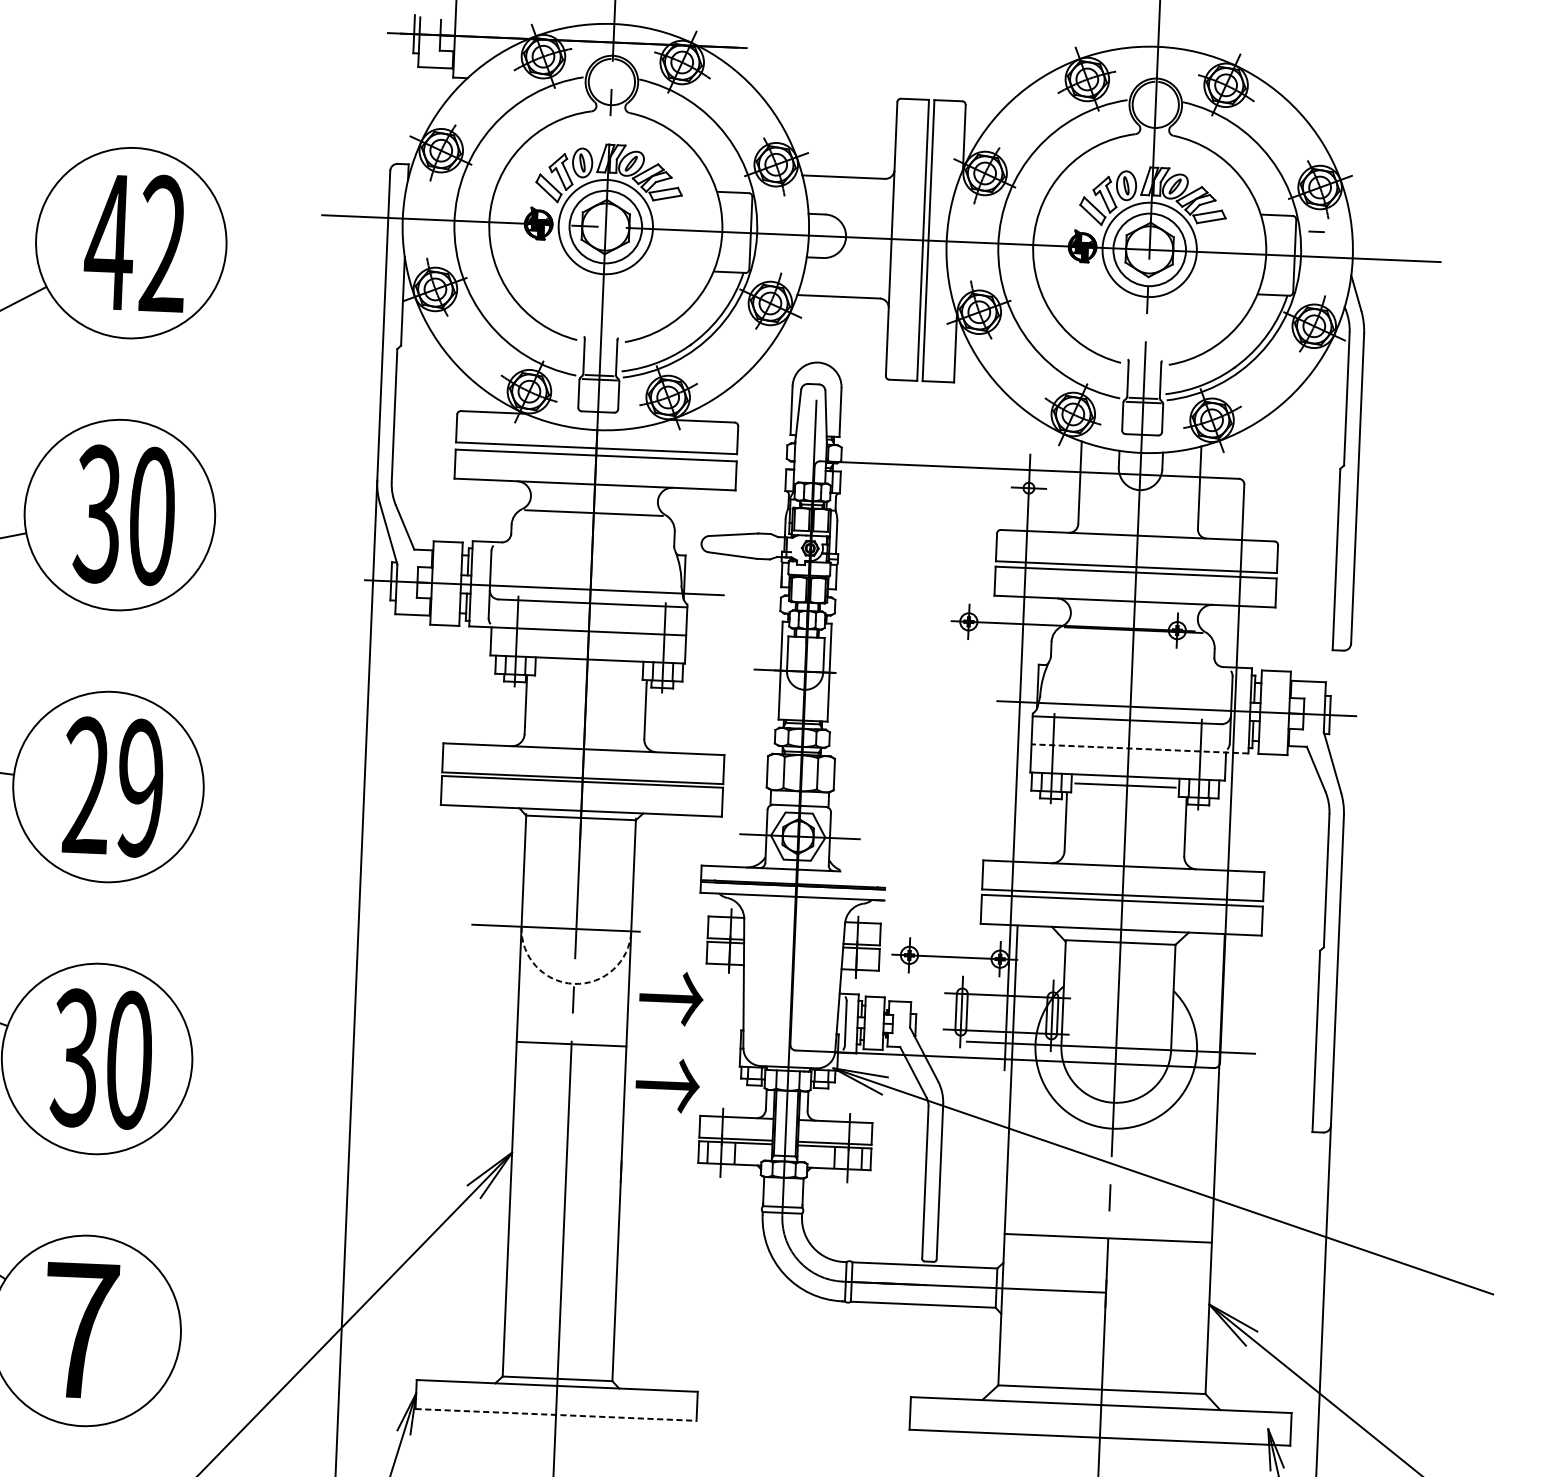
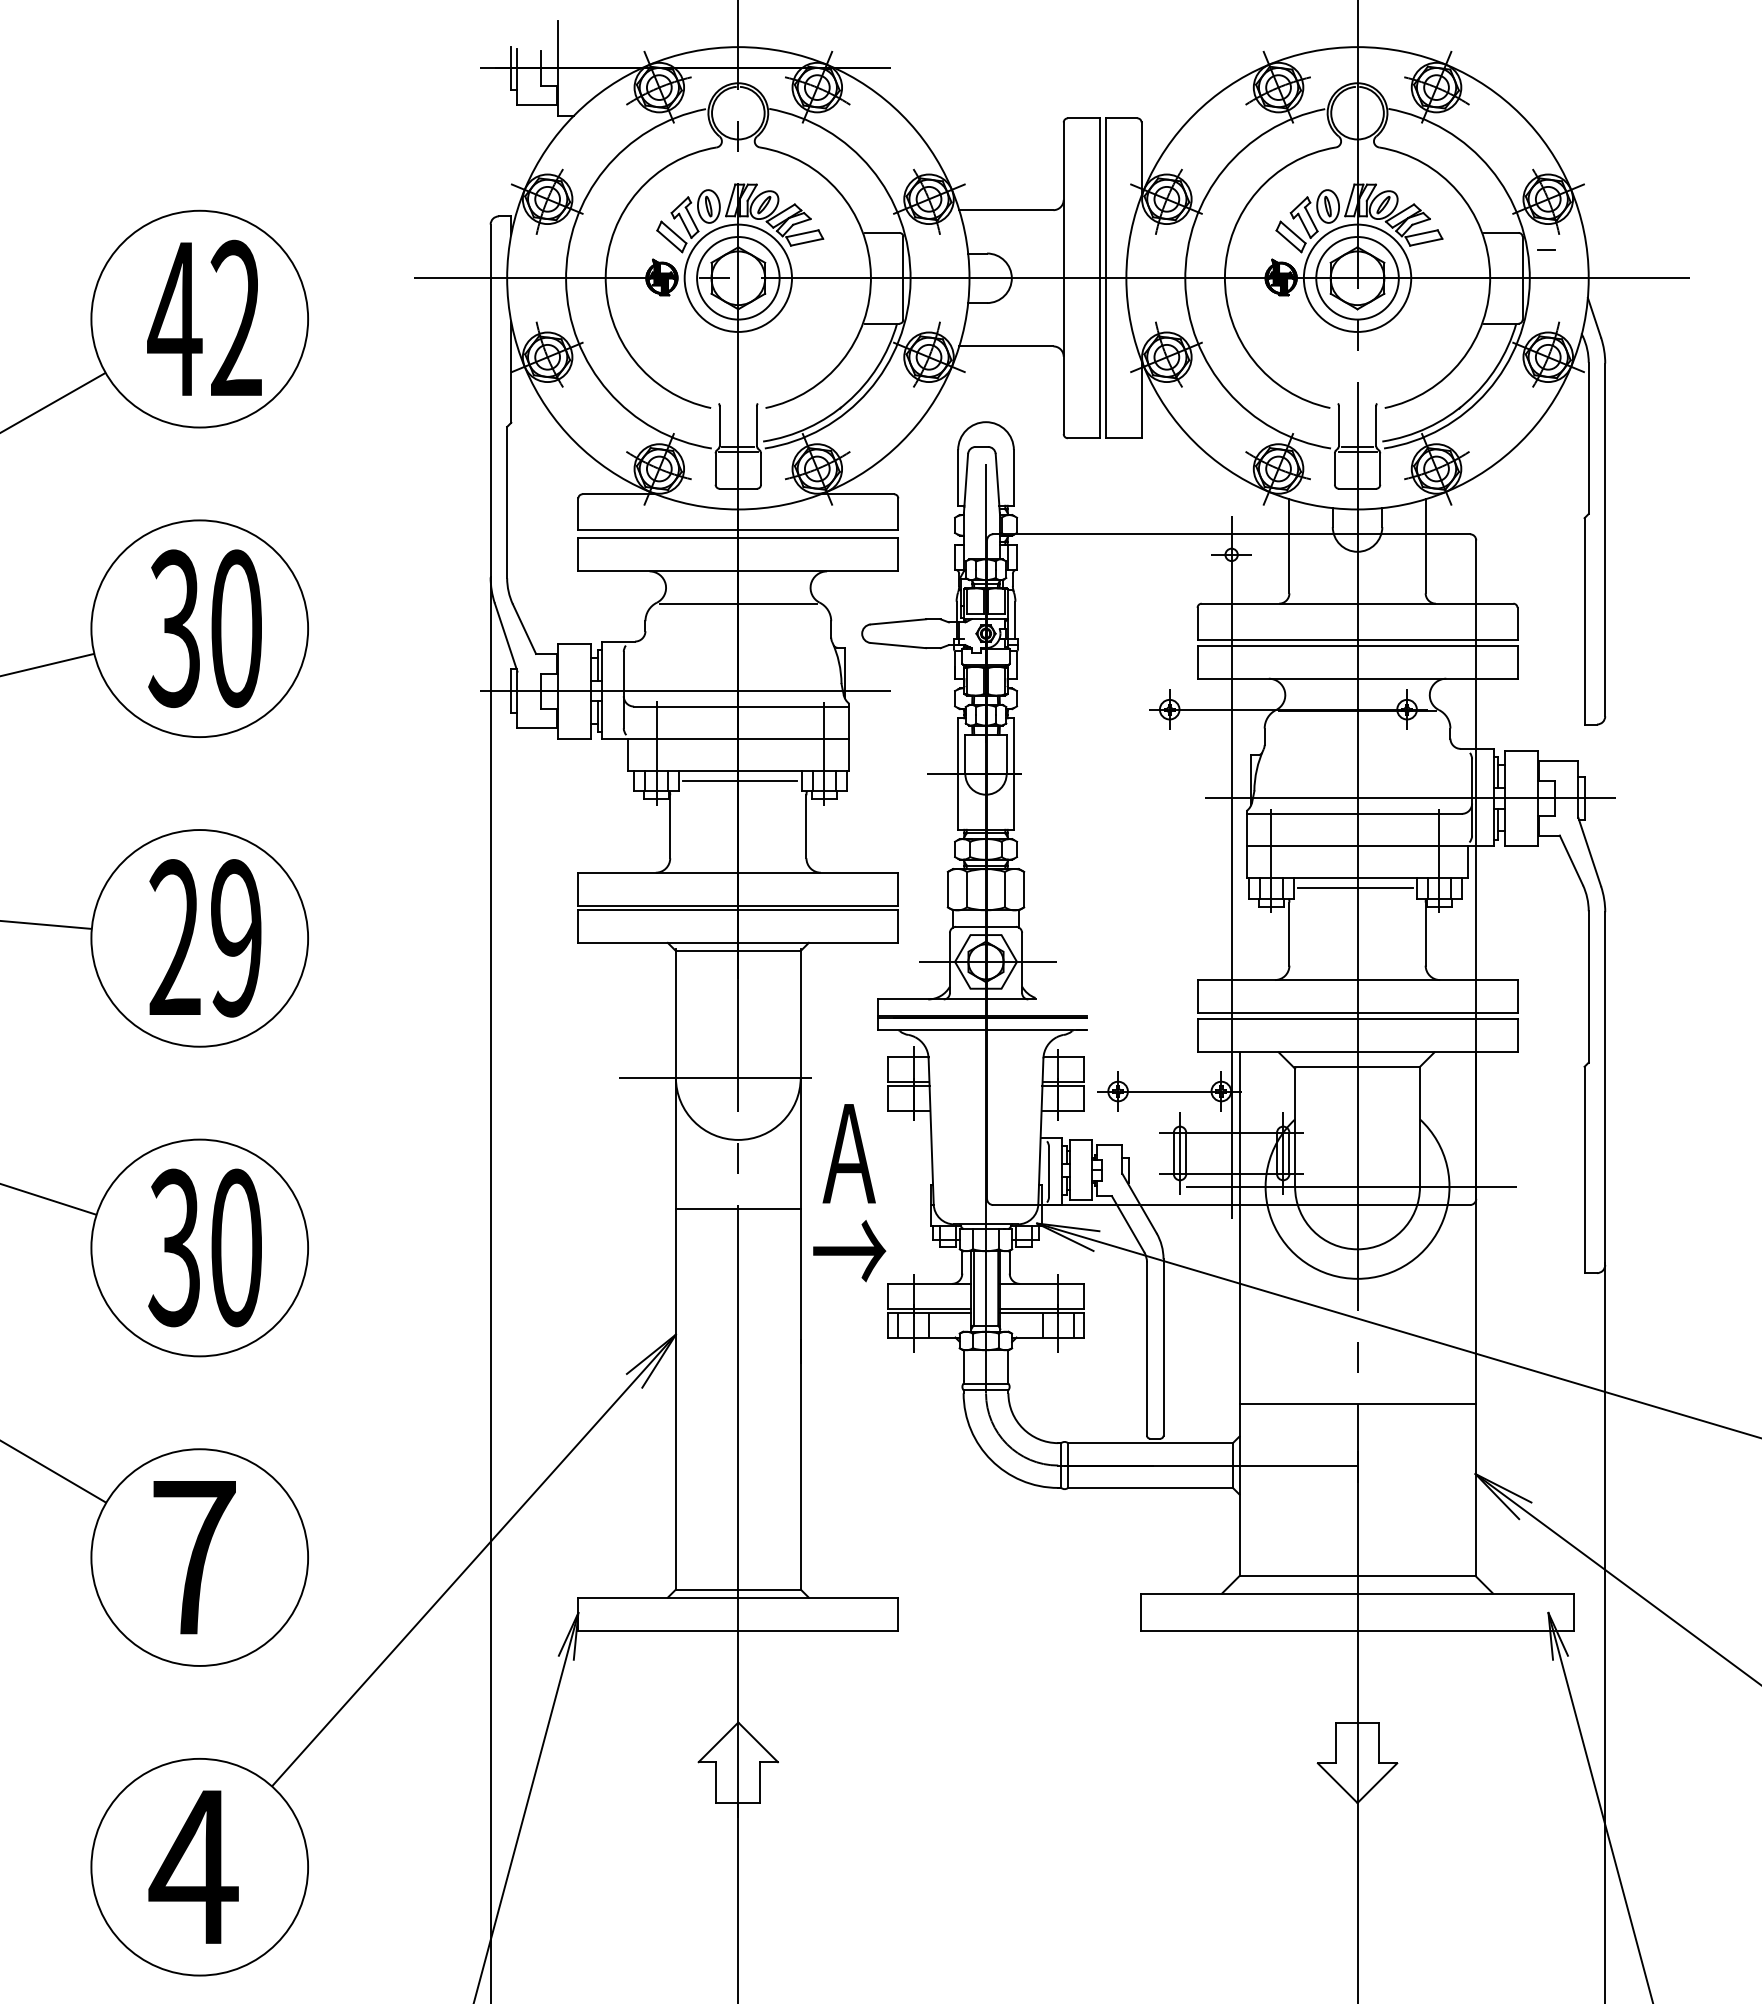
line: (589, 668) -> (740, 780), added
line: (1139, 748) -> (1369, 845), dashed -> solid
arc: (574, 983) -> (738, 1139), dashed -> solid
text: (671, 999) -> (849, 1153), → -> Ａ
line: (556, 1414) -> (738, 1630), dashed -> solid

